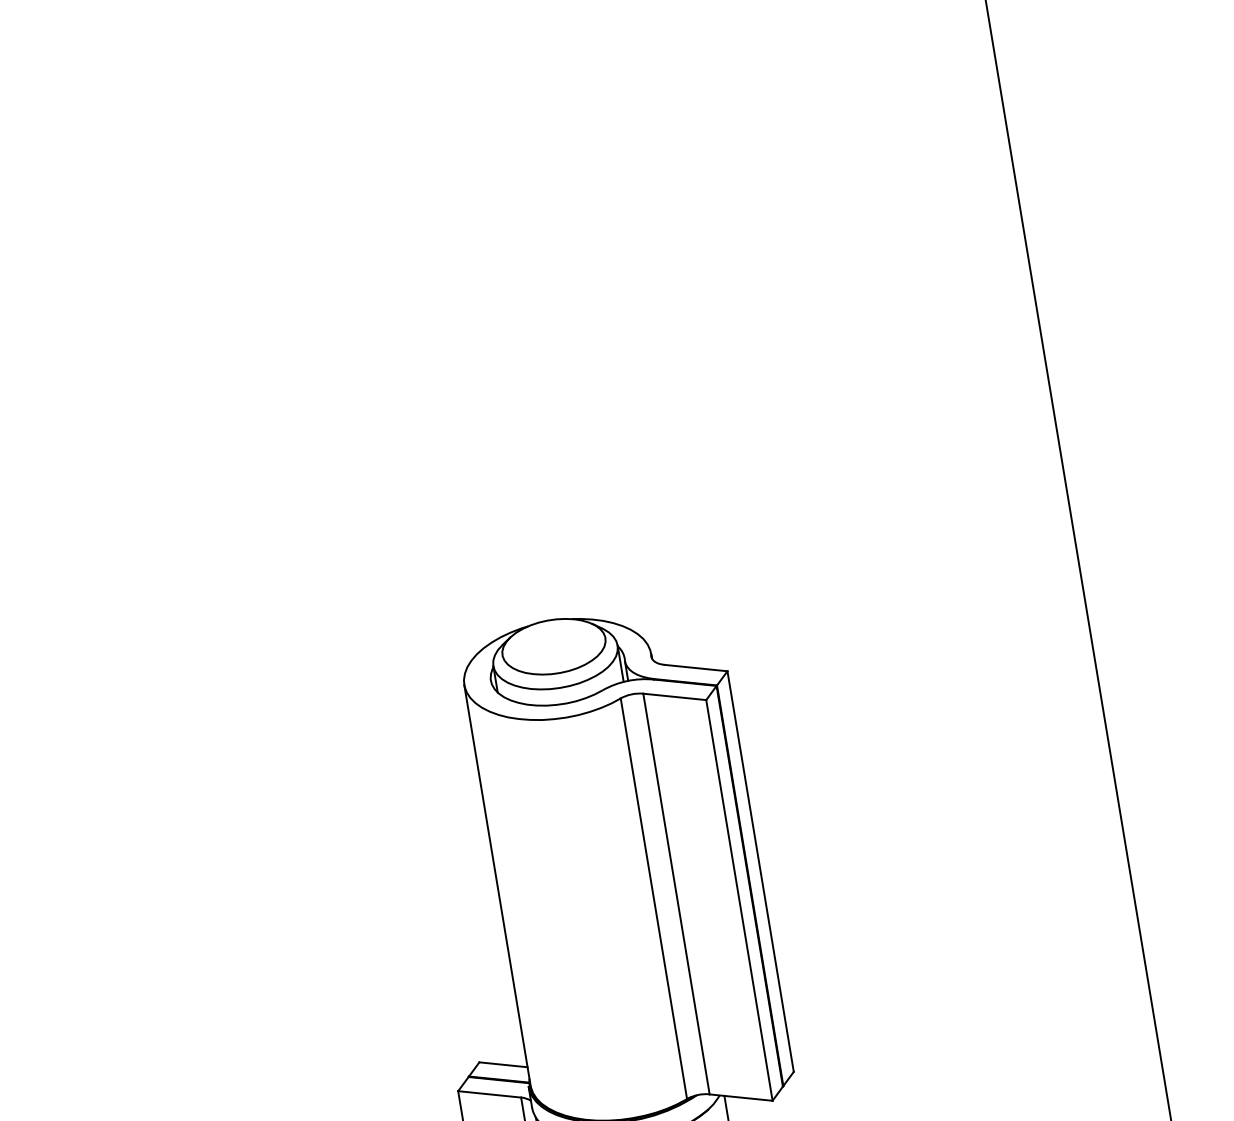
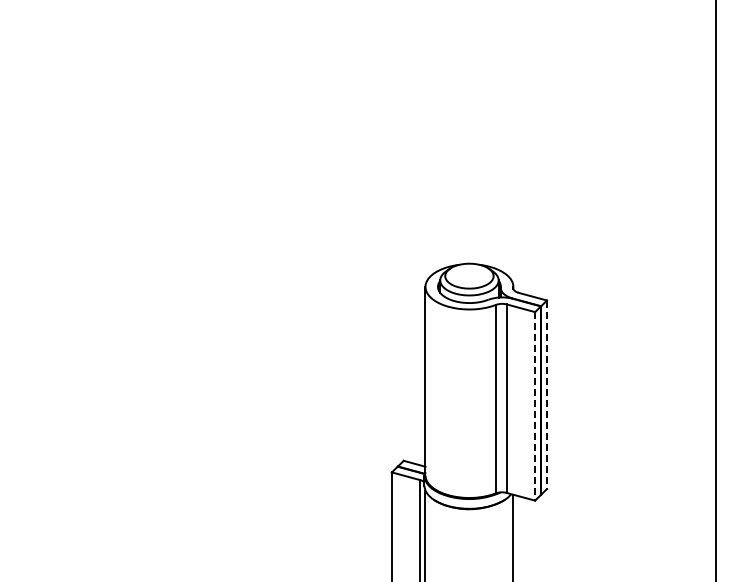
line: (761, 872) -> (547, 395), solid -> dashed
line: (740, 900) -> (535, 406), solid -> dashed

